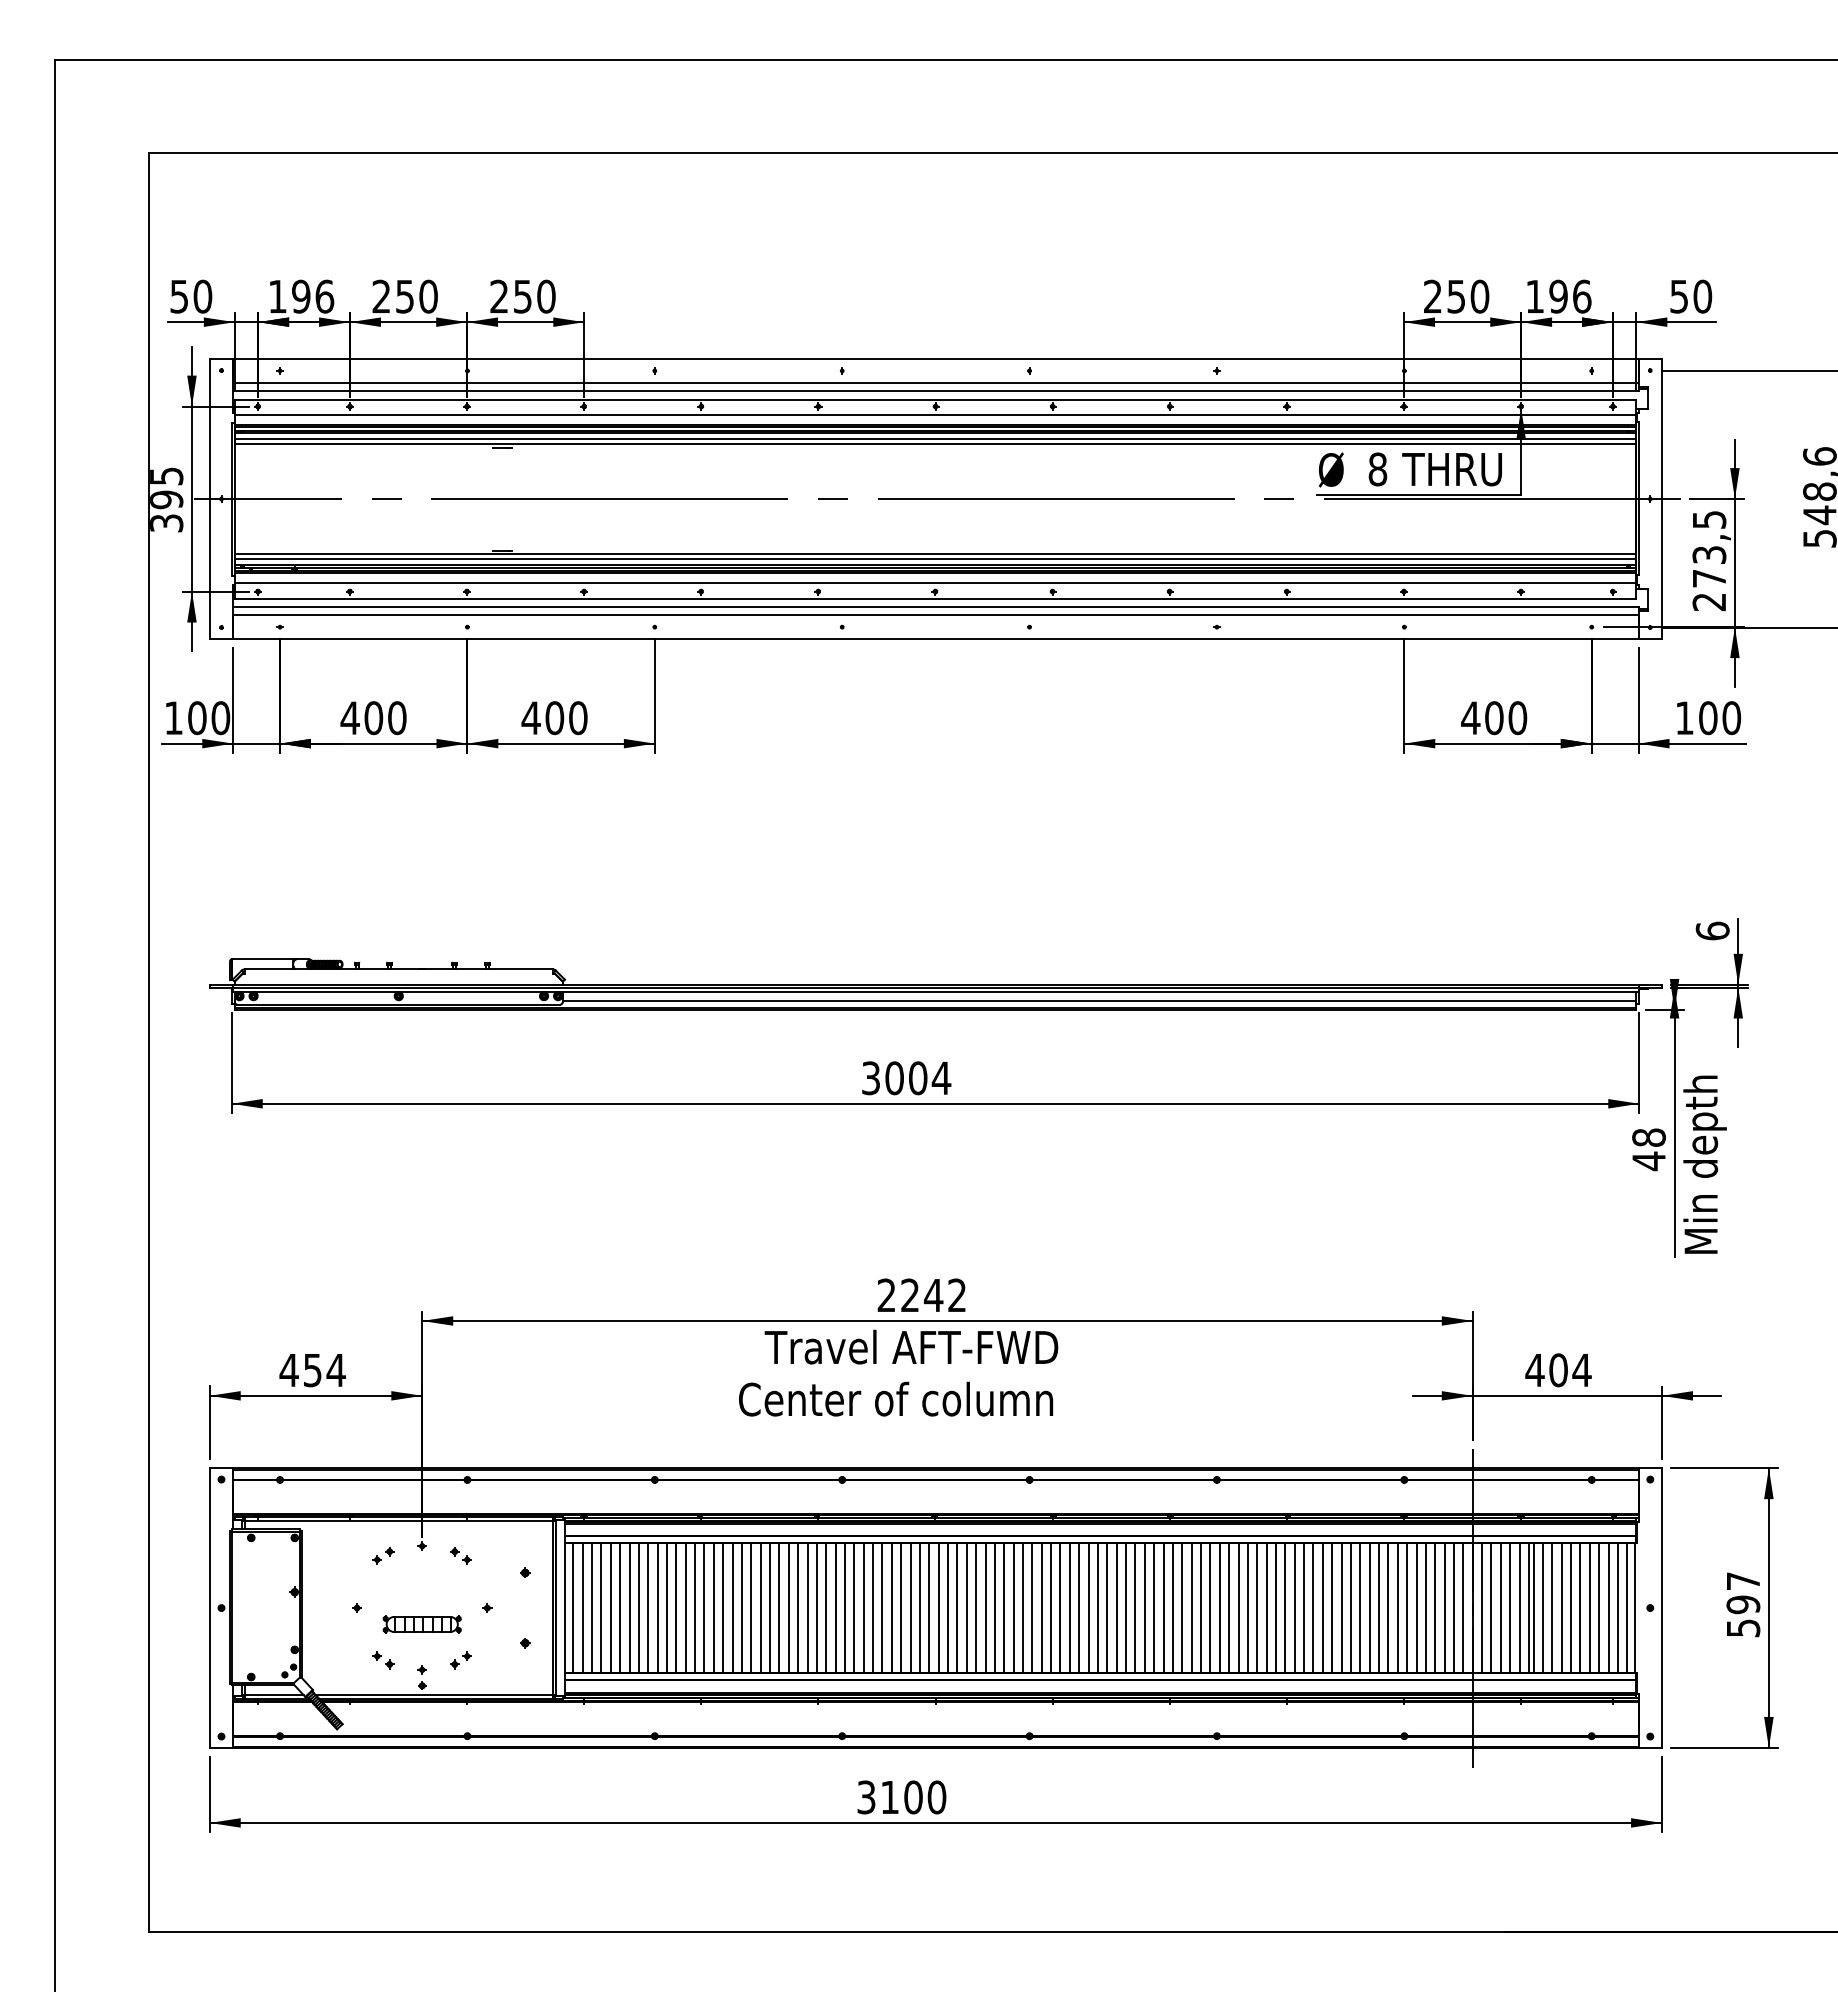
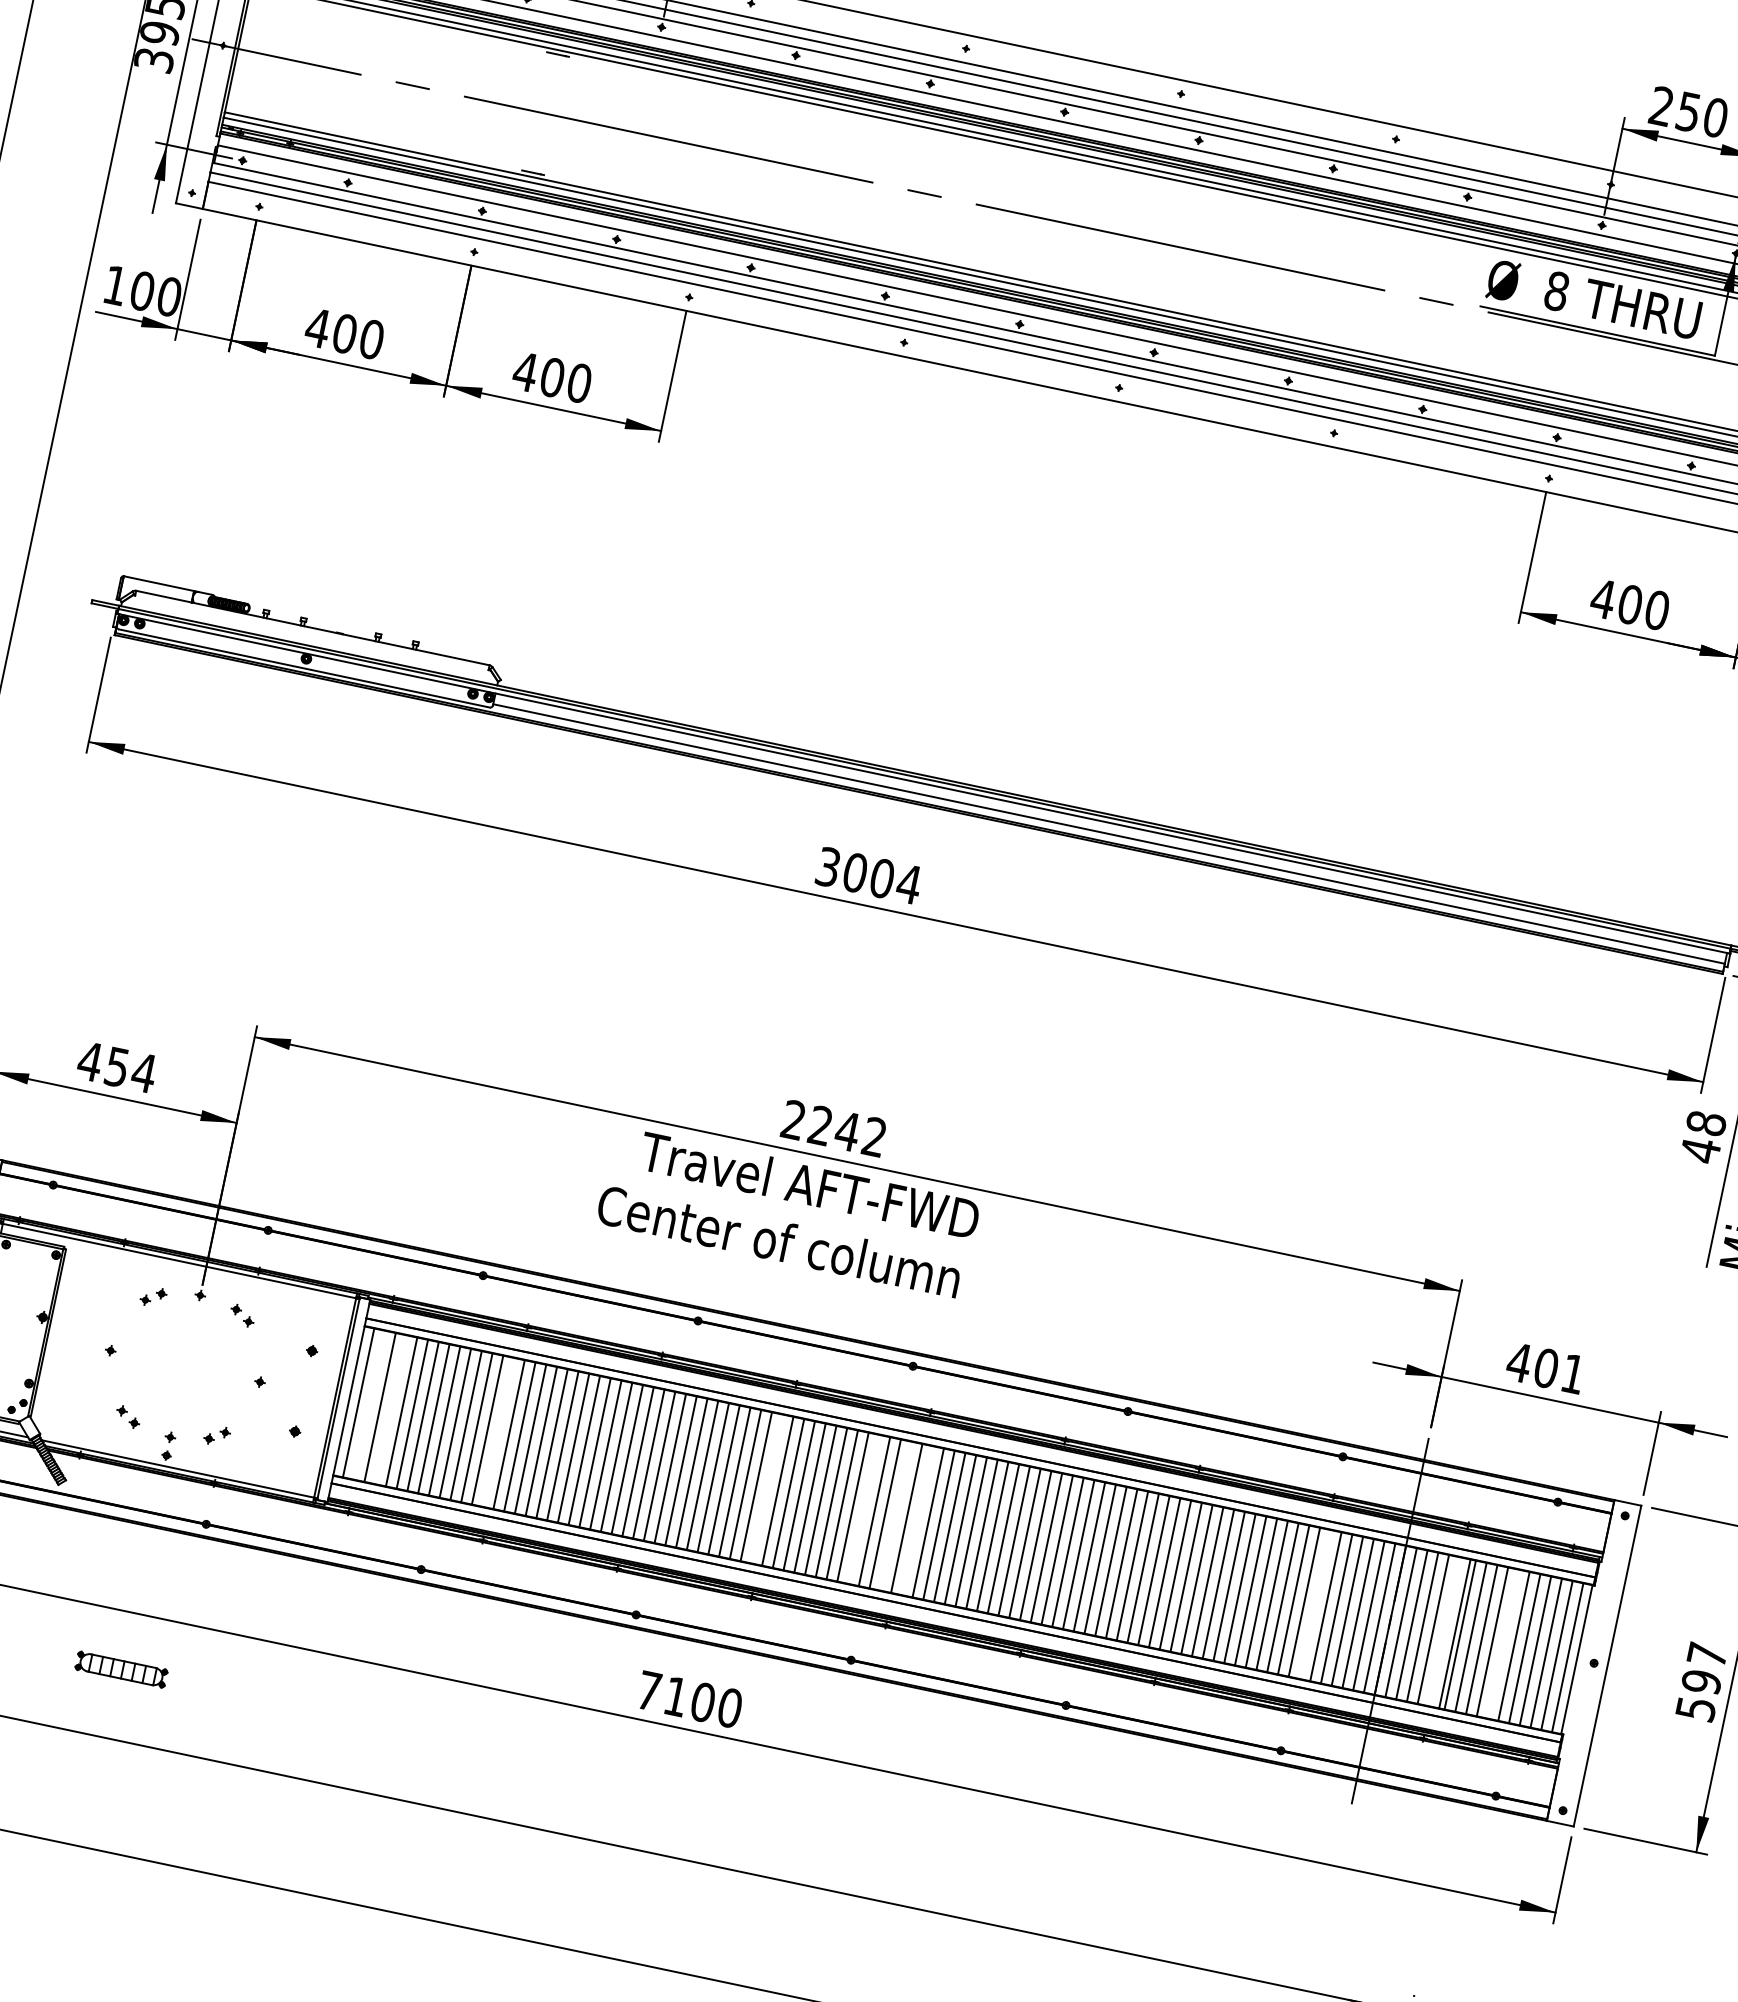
text: (1581, 1370) -> (1572, 1374), 404 -> 401
line: (582, 1607) -> (369, 1404), removed
line: (601, 1607) -> (391, 1409), removed
line: (695, 1607) -> (498, 1431), removed
line: (929, 1607) -> (767, 1488), removed
line: (1013, 1607) -> (863, 1508), removed
line: (1041, 1607) -> (895, 1515), removed
line: (1060, 1607) -> (917, 1520), removed
line: (1407, 1607) -> (1315, 1603), removed
line: (1519, 1607) -> (1444, 1631), removed
line: (1571, 1607) -> (1503, 1643), removed
part: (421, 1624) -> (120, 1669), moved
text: (866, 1797) -> (649, 1691), 3100 -> 7100

